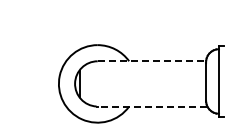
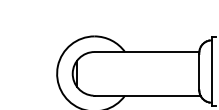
line: (152, 61) -> (147, 52), dashed -> solid
line: (152, 106) -> (147, 95), dashed -> solid

